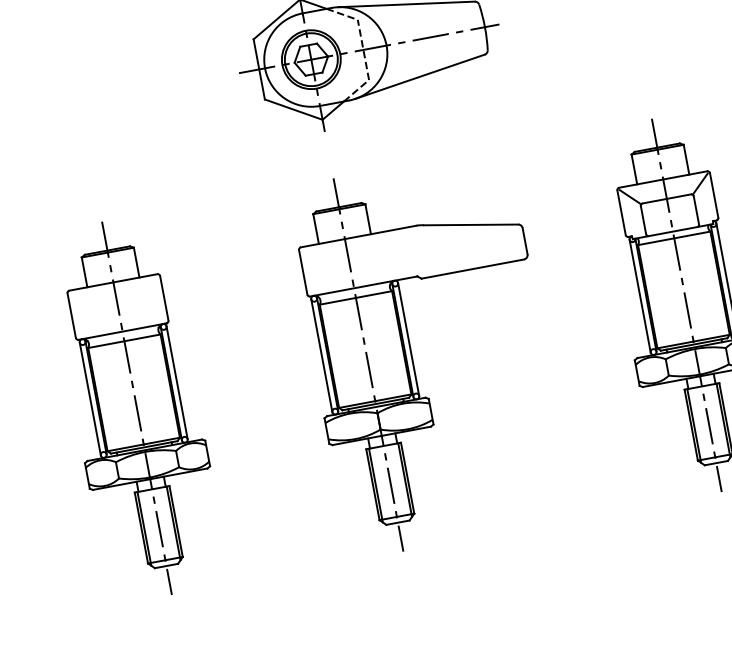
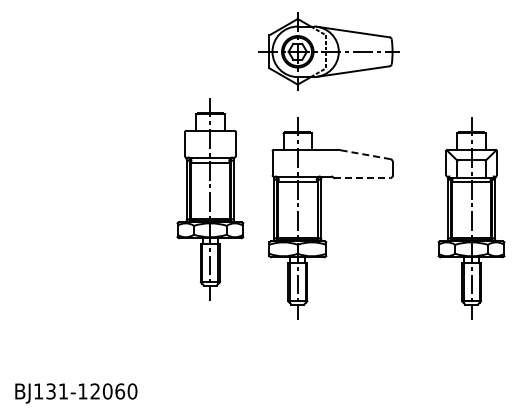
line: (470, 224) -> (365, 154), solid -> dashed
line: (473, 269) -> (362, 178), solid -> dashed
part: (137, 408) -> (210, 199), moved

